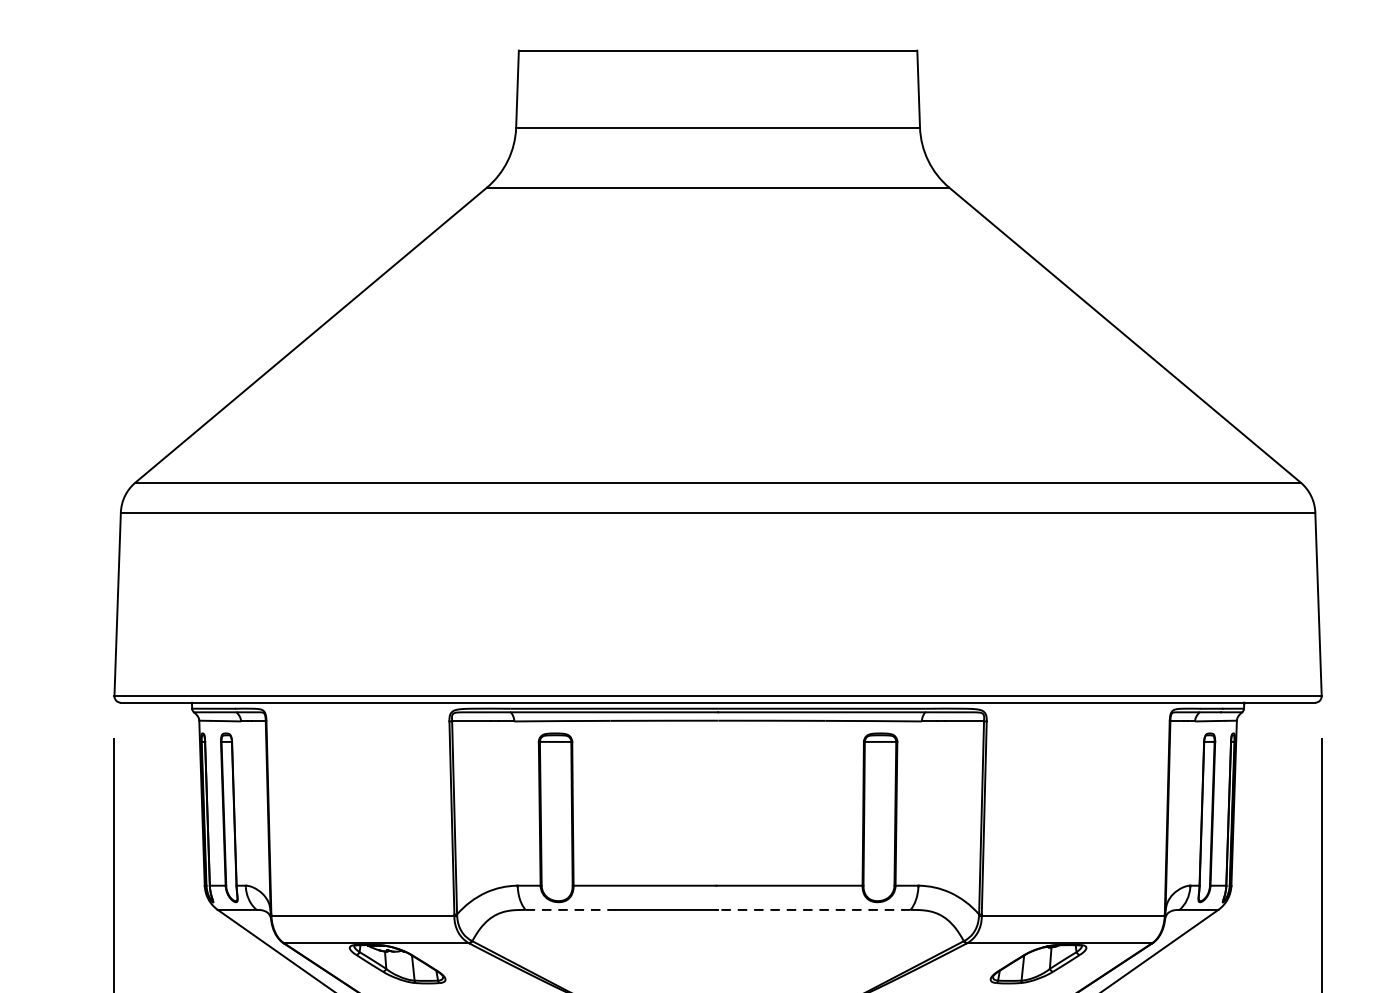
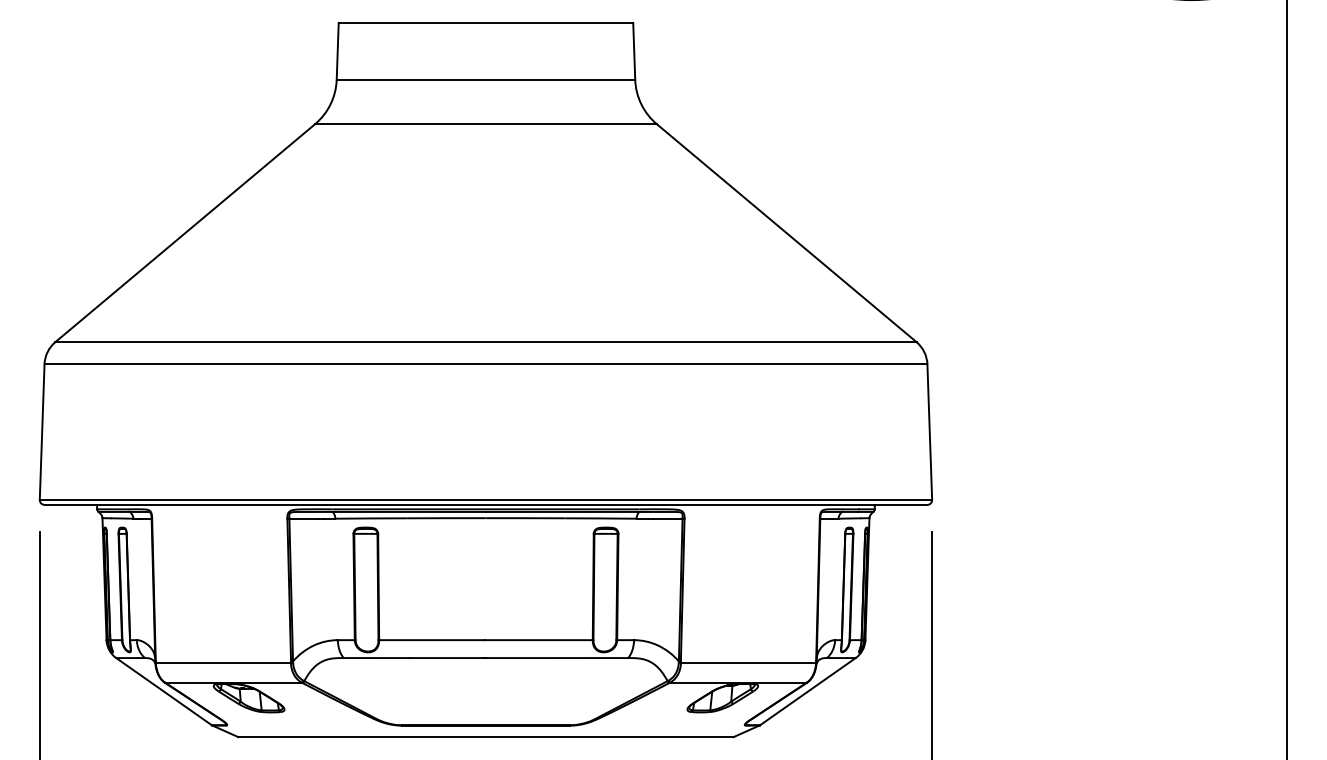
line: (571, 910) -> (377, 658), dashed -> solid
line: (813, 910) -> (556, 658), dashed -> solid

